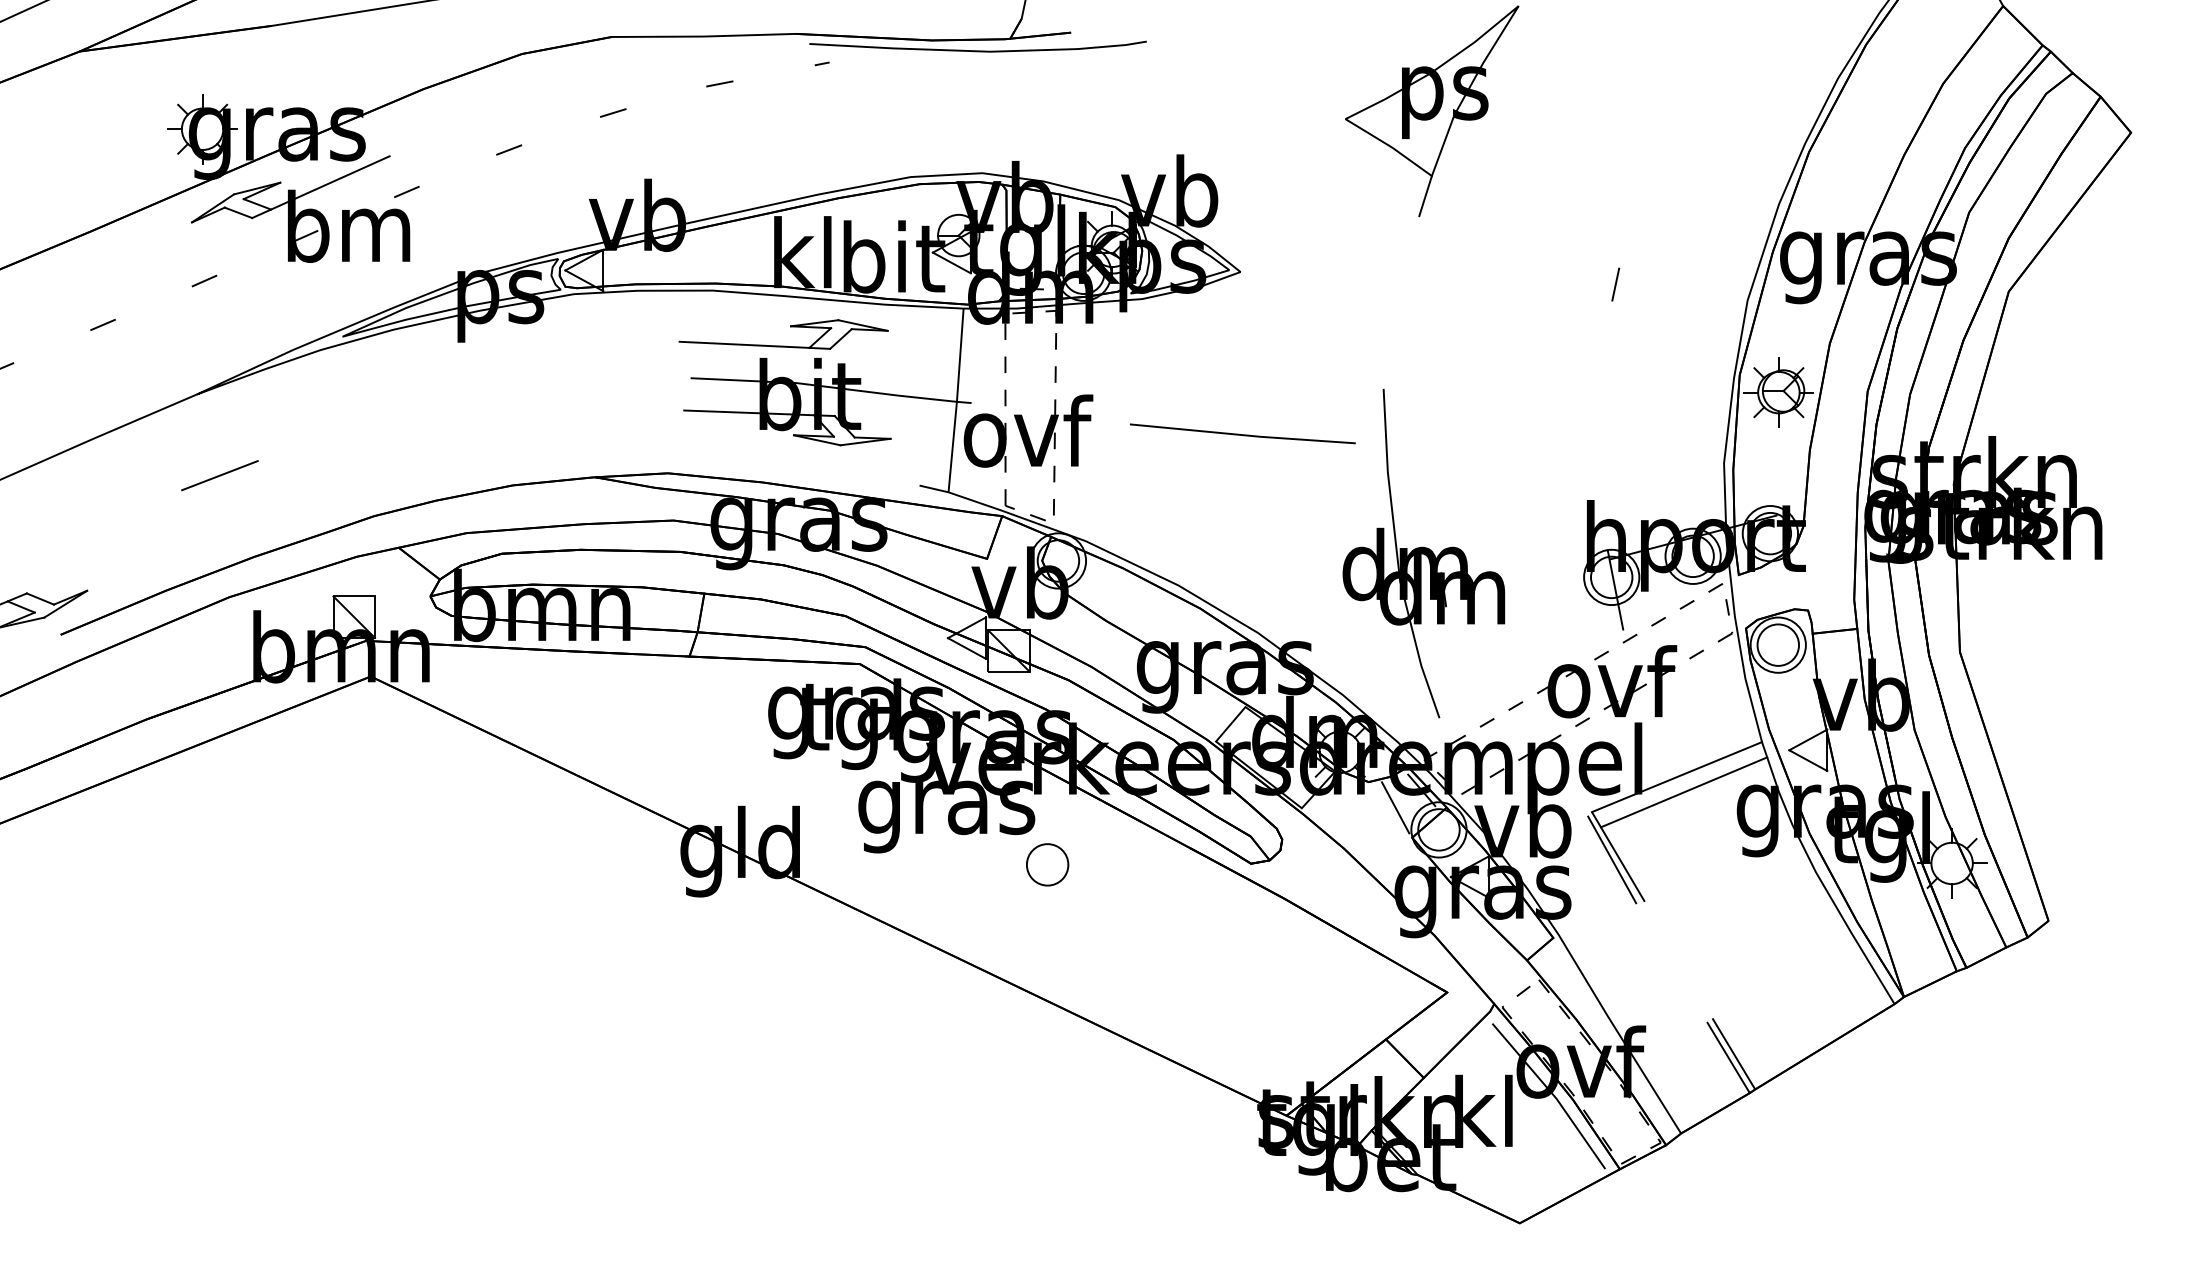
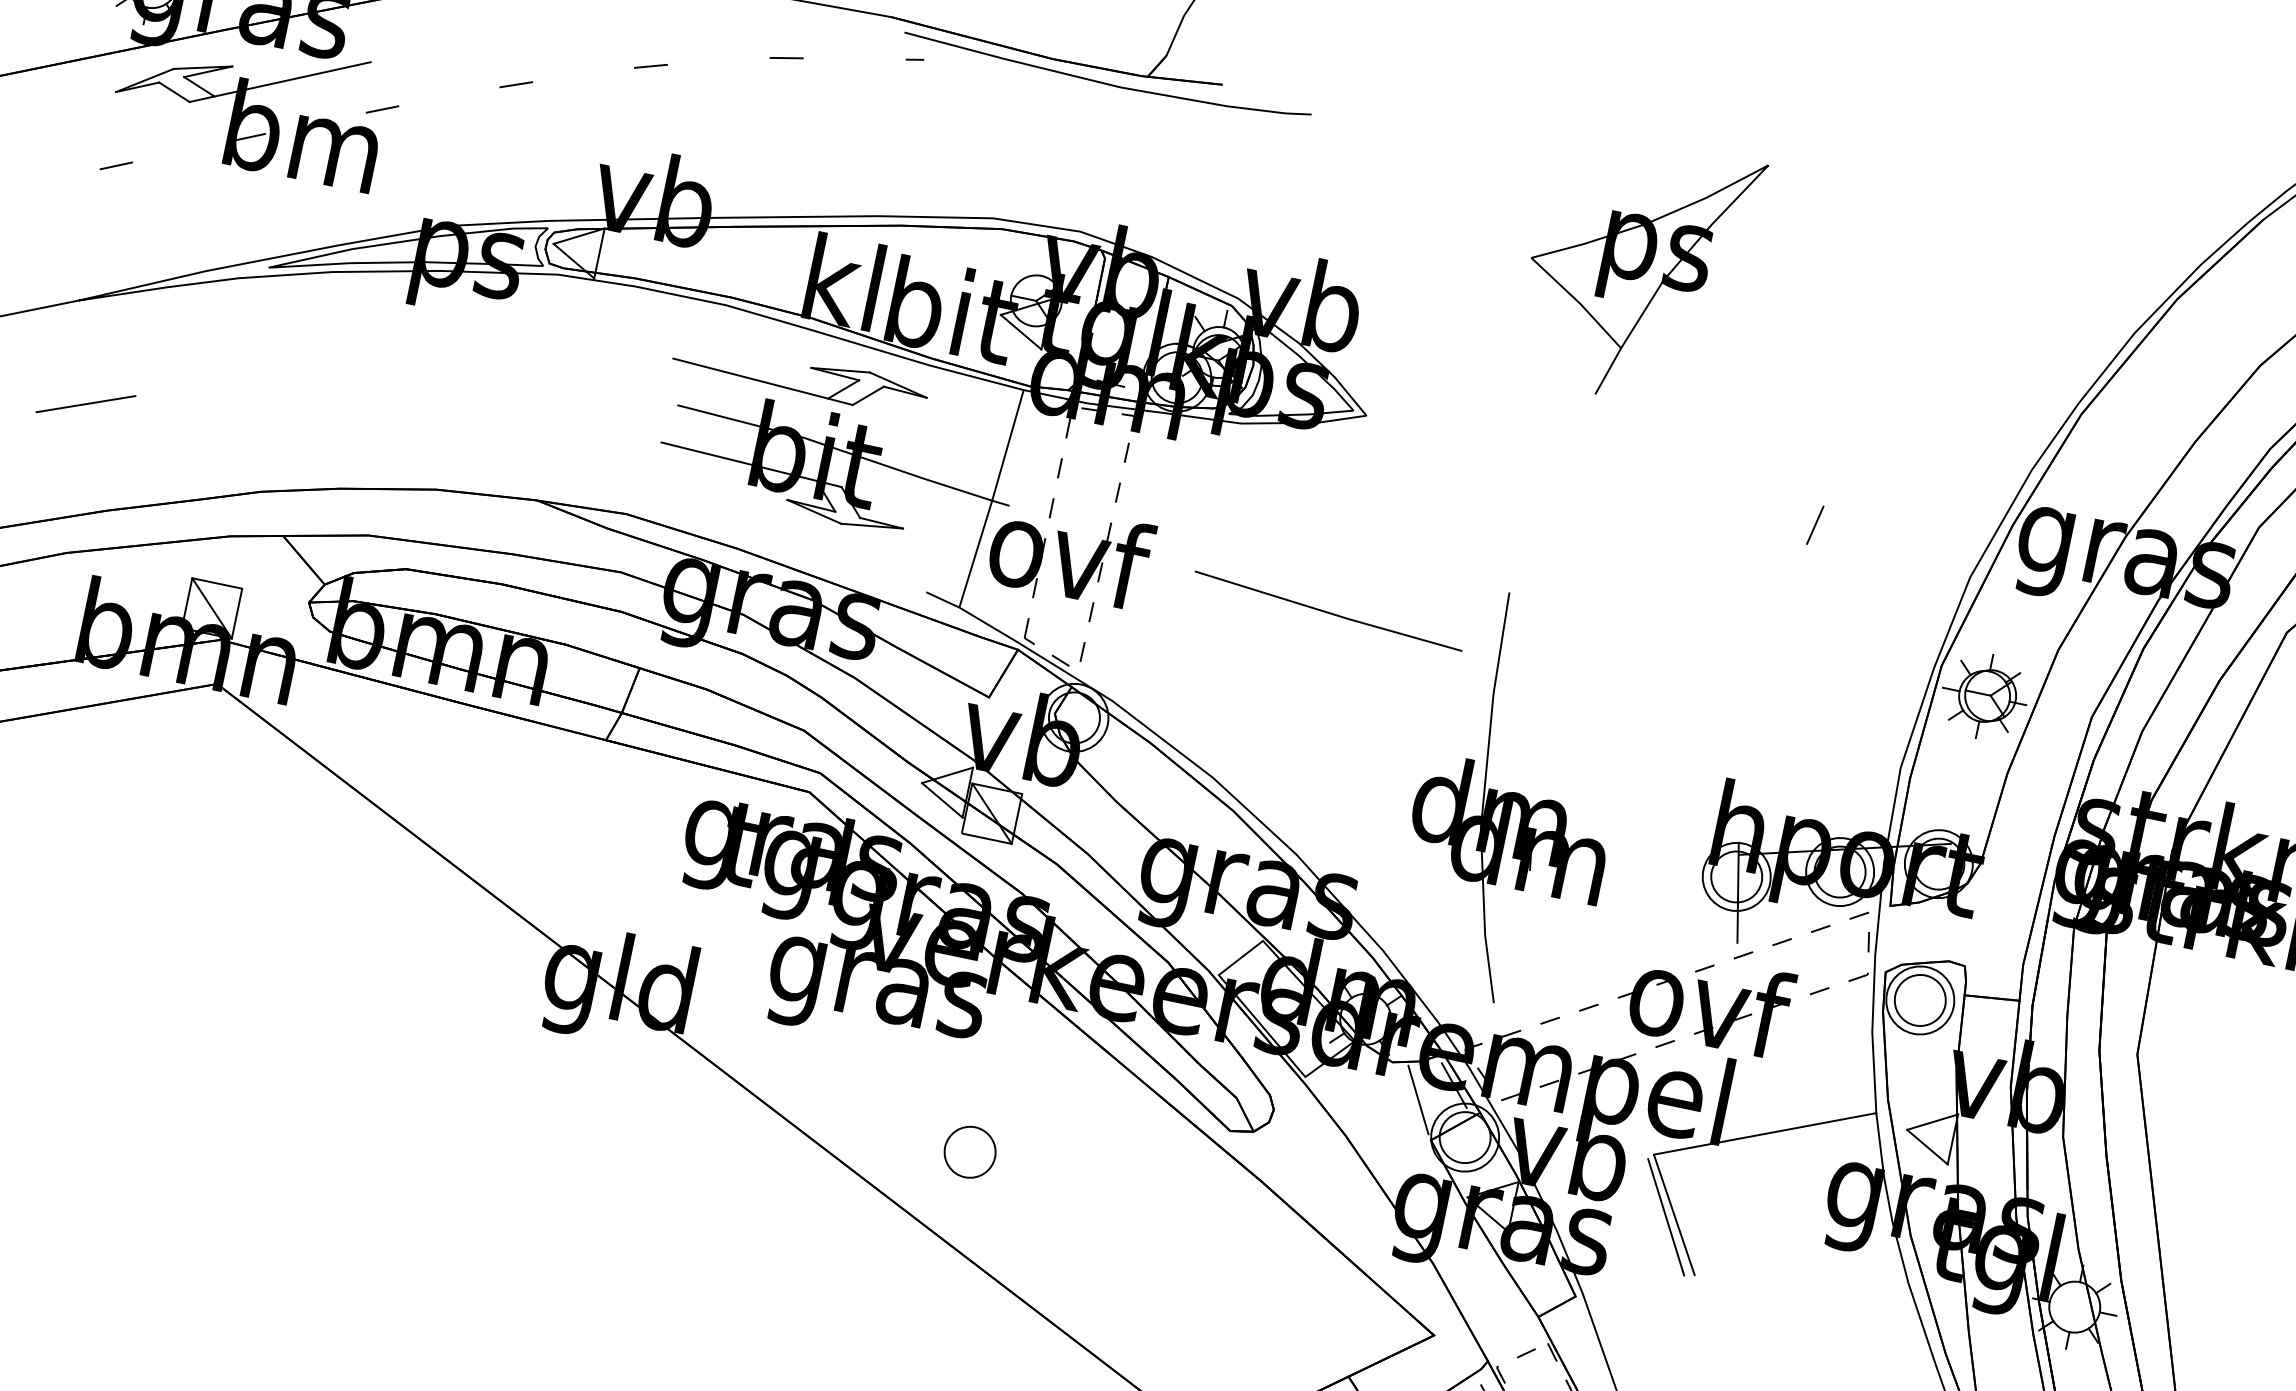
line: (1683, 792) -> (1769, 1154), removed
part: (1047, 864) -> (970, 1151), moved

